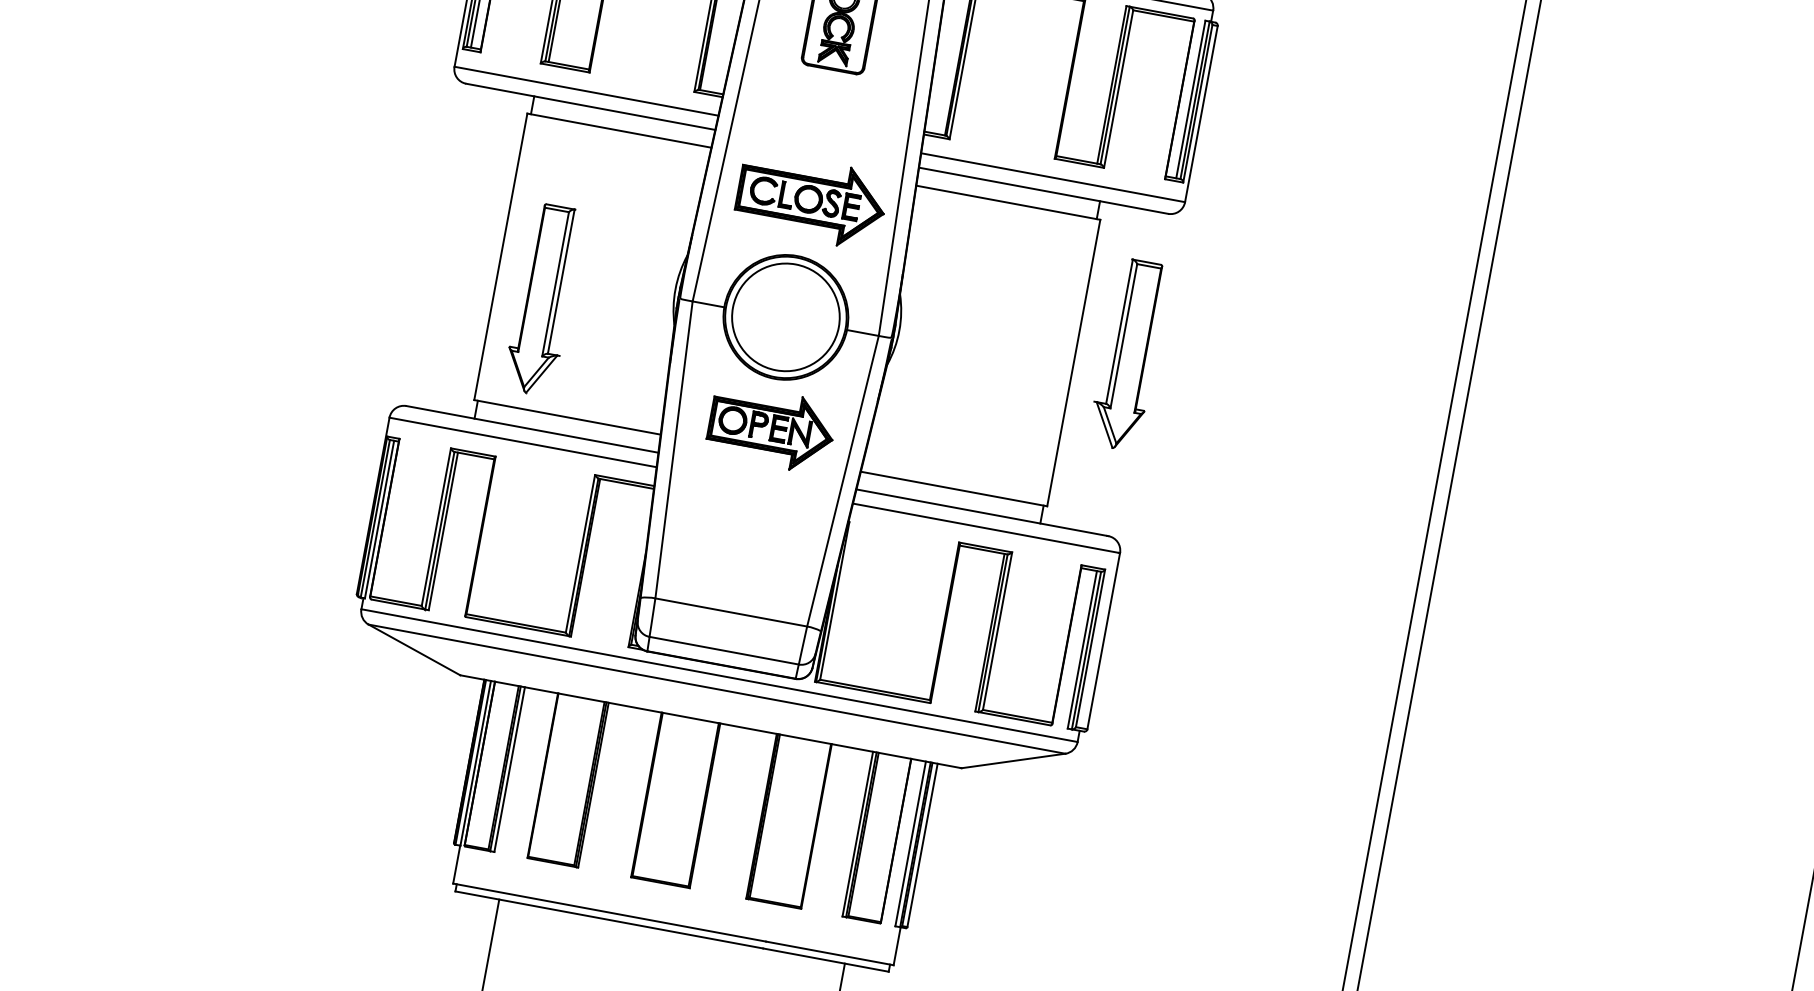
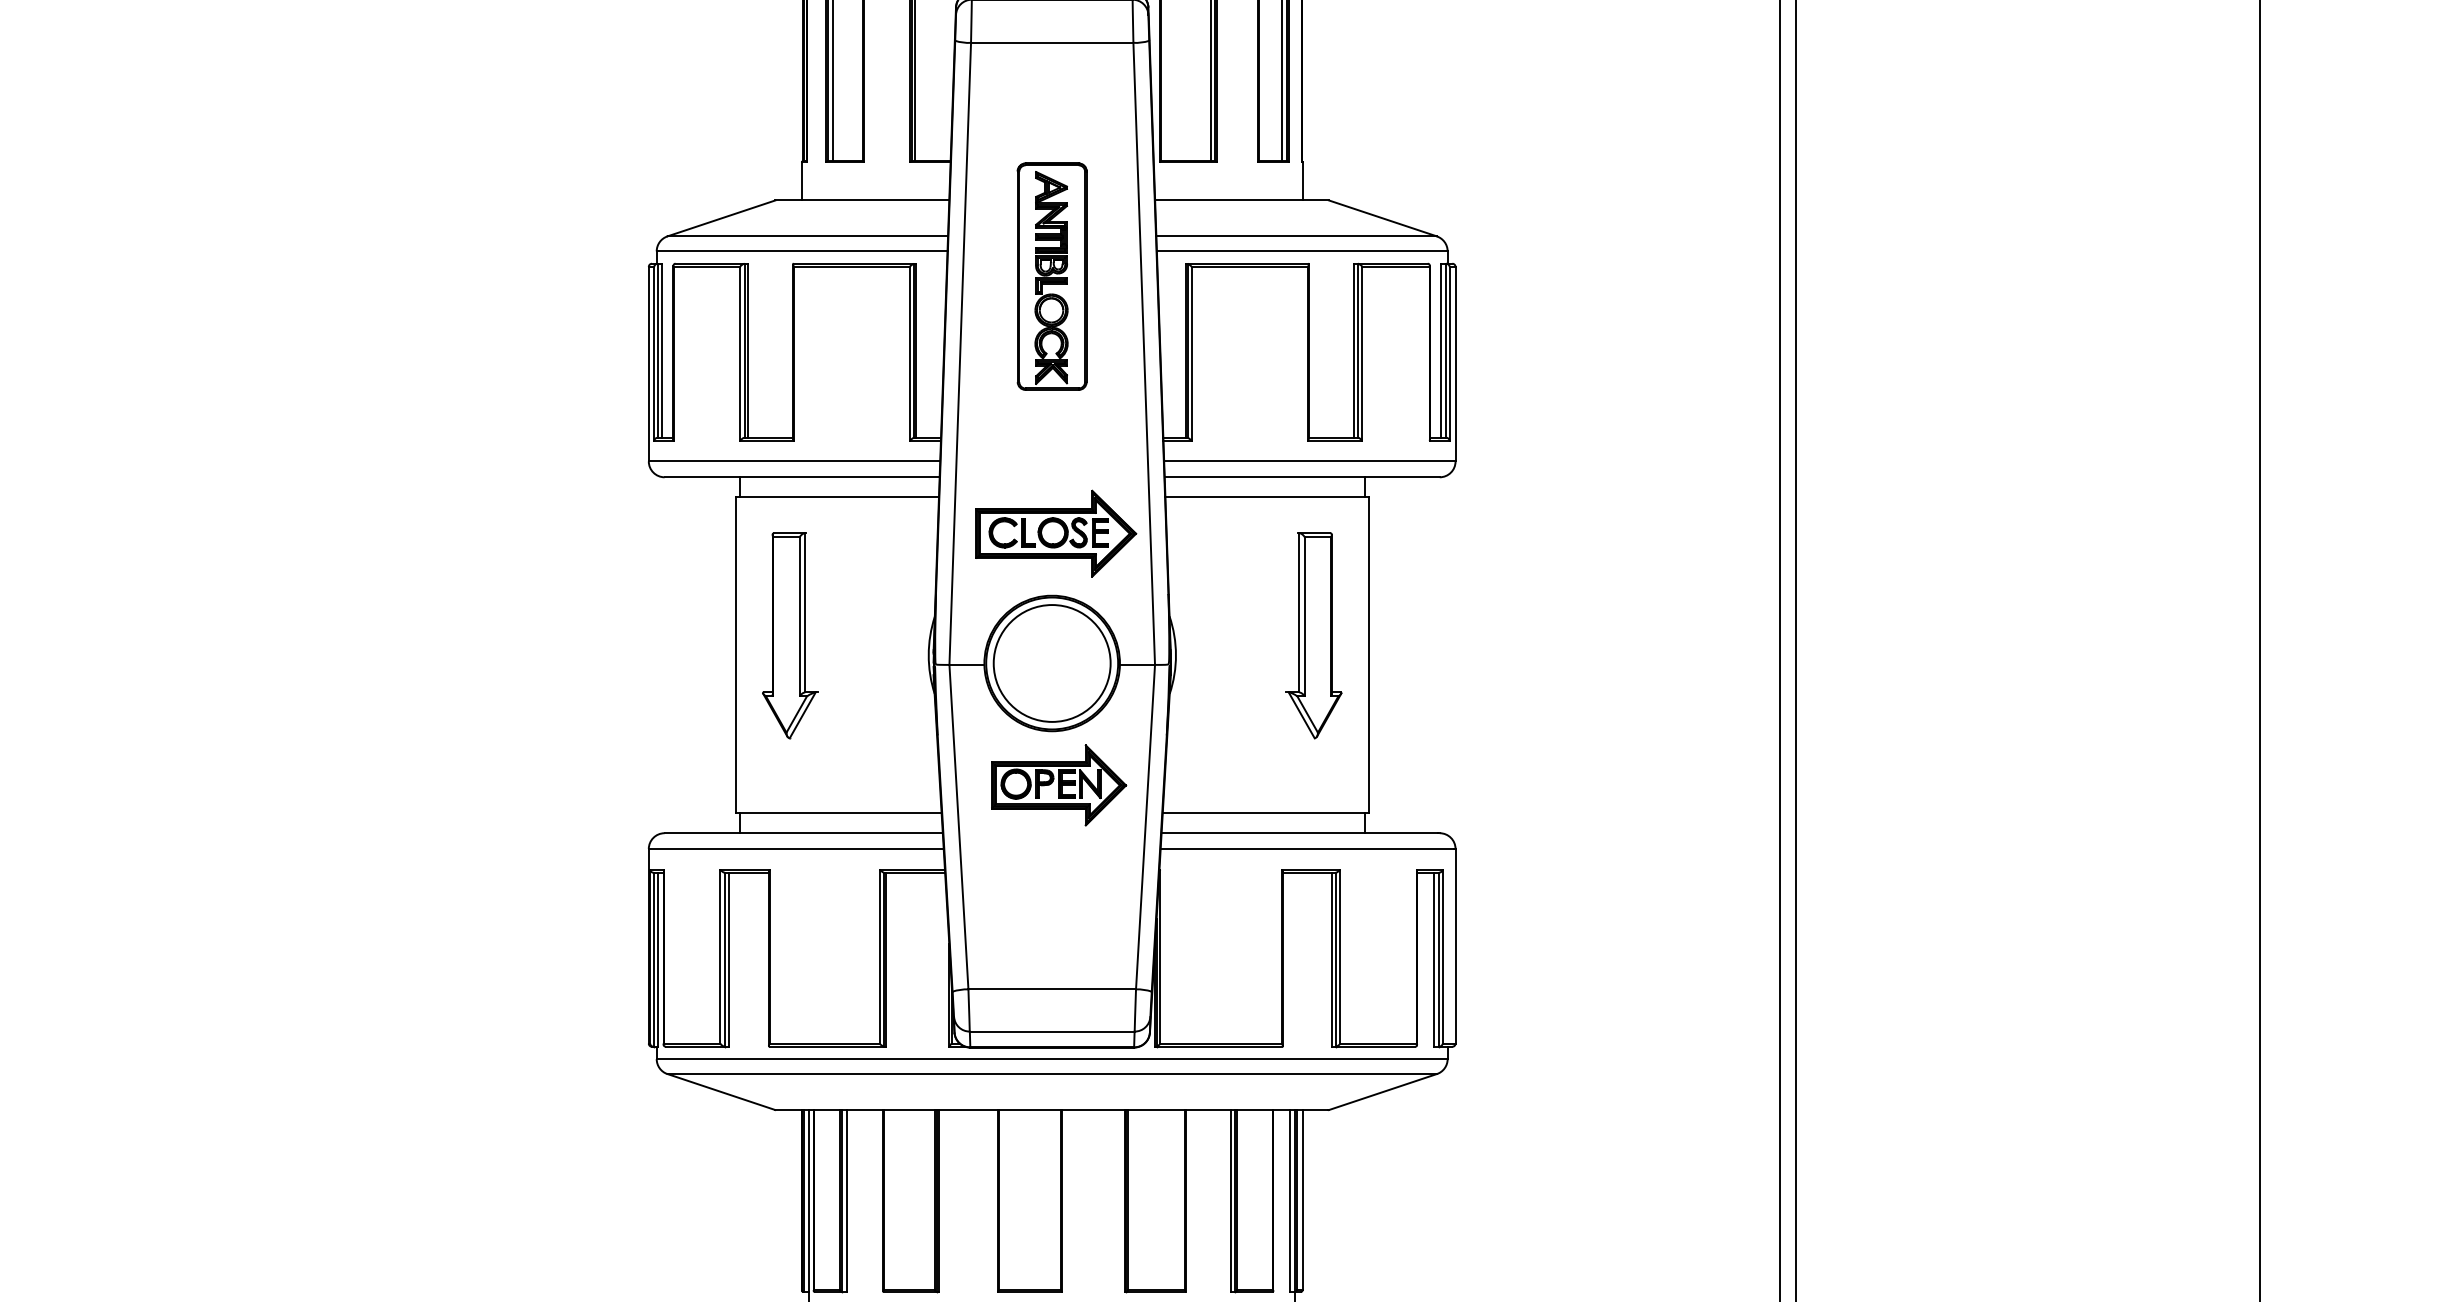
part: (544, 299) -> (790, 635), moved
part: (1128, 354) -> (1313, 635), moved

